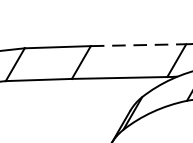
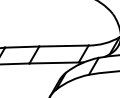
line: (137, 46) -> (63, 46), dashed -> solid

